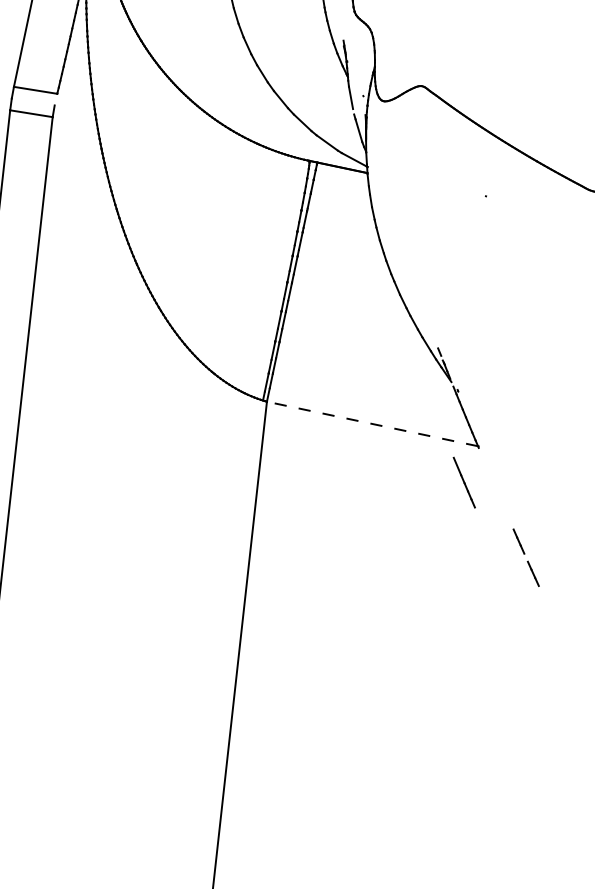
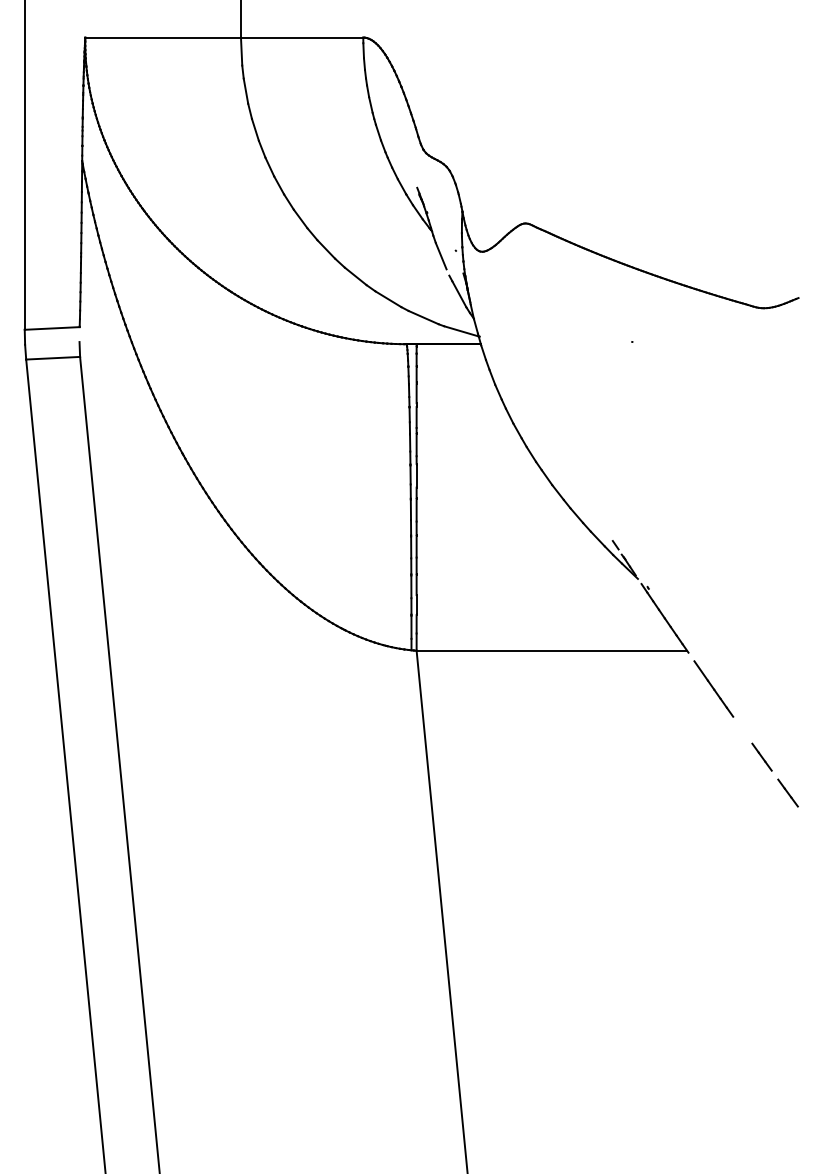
line: (372, 423) -> (551, 650), dashed -> solid
line: (464, 482) -> (713, 688), moved

